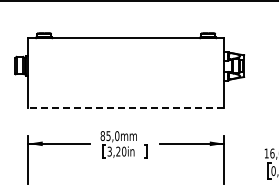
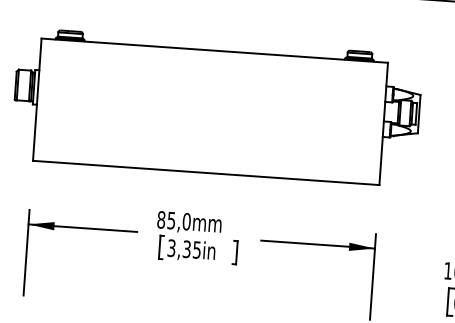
line: (125, 107) -> (204, 172), dashed -> solid
text: (121, 151) -> (192, 249), 3,20in -> 3,35in

